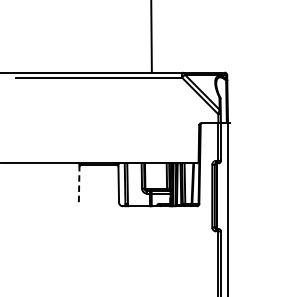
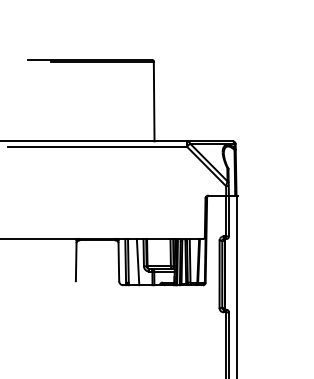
line: (79, 184) -> (76, 261), dashed -> solid
line: (136, 185) -> (137, 262), added

